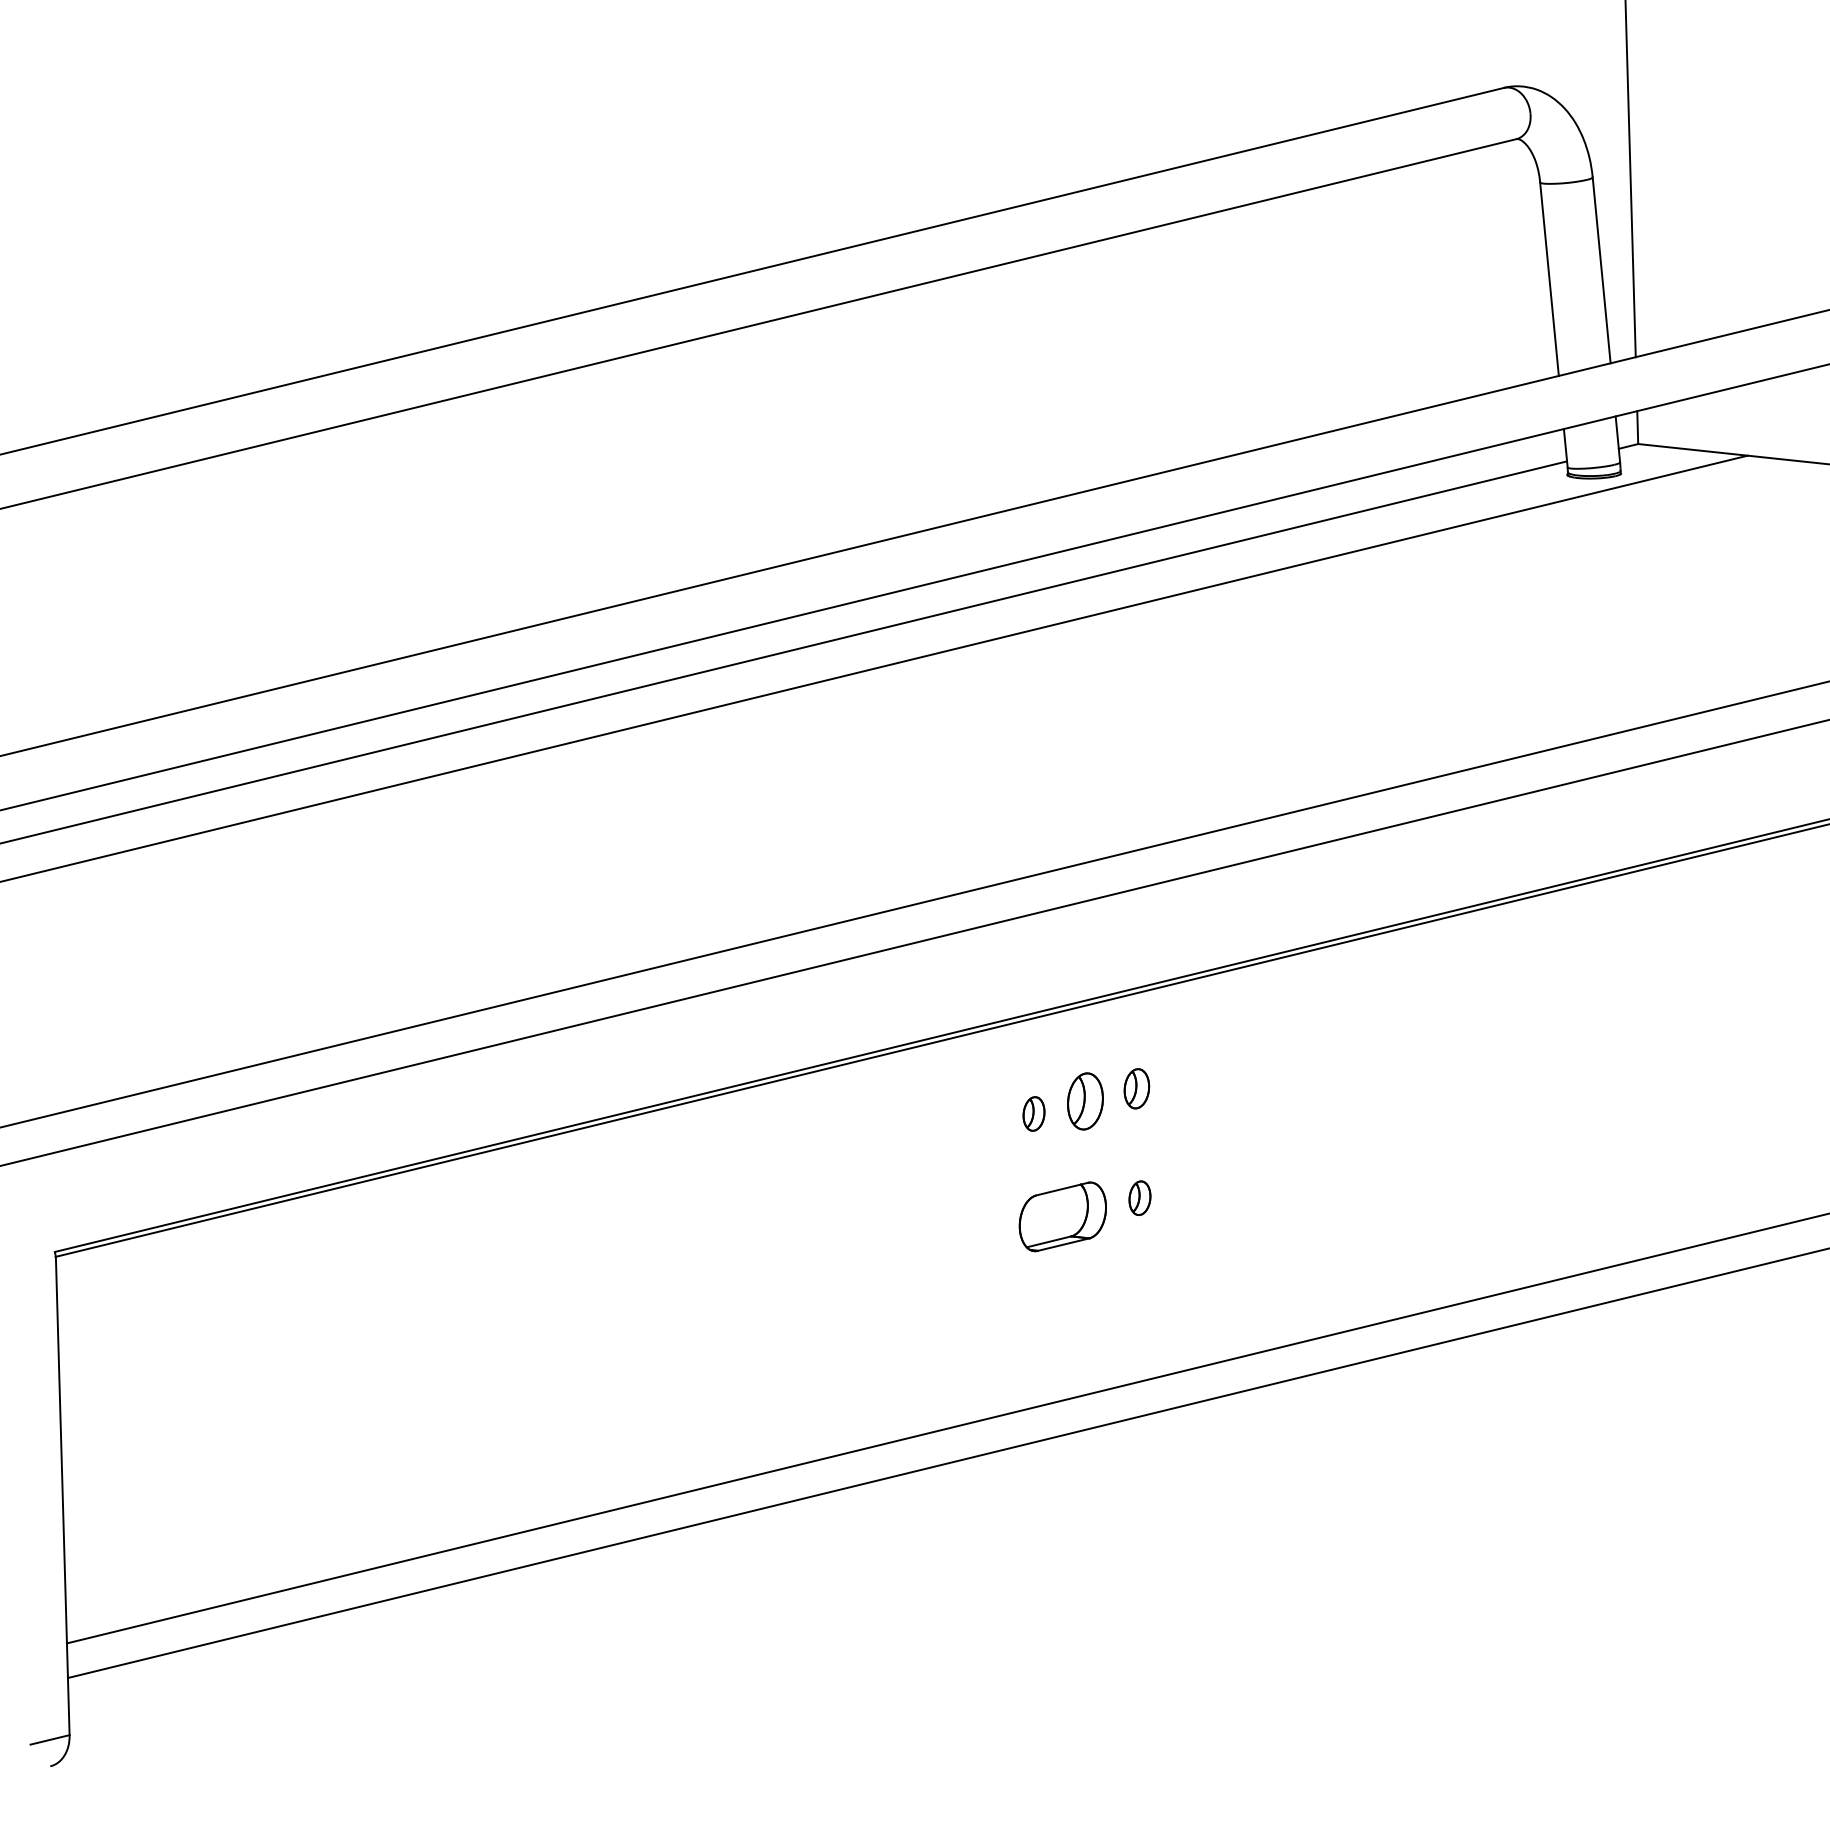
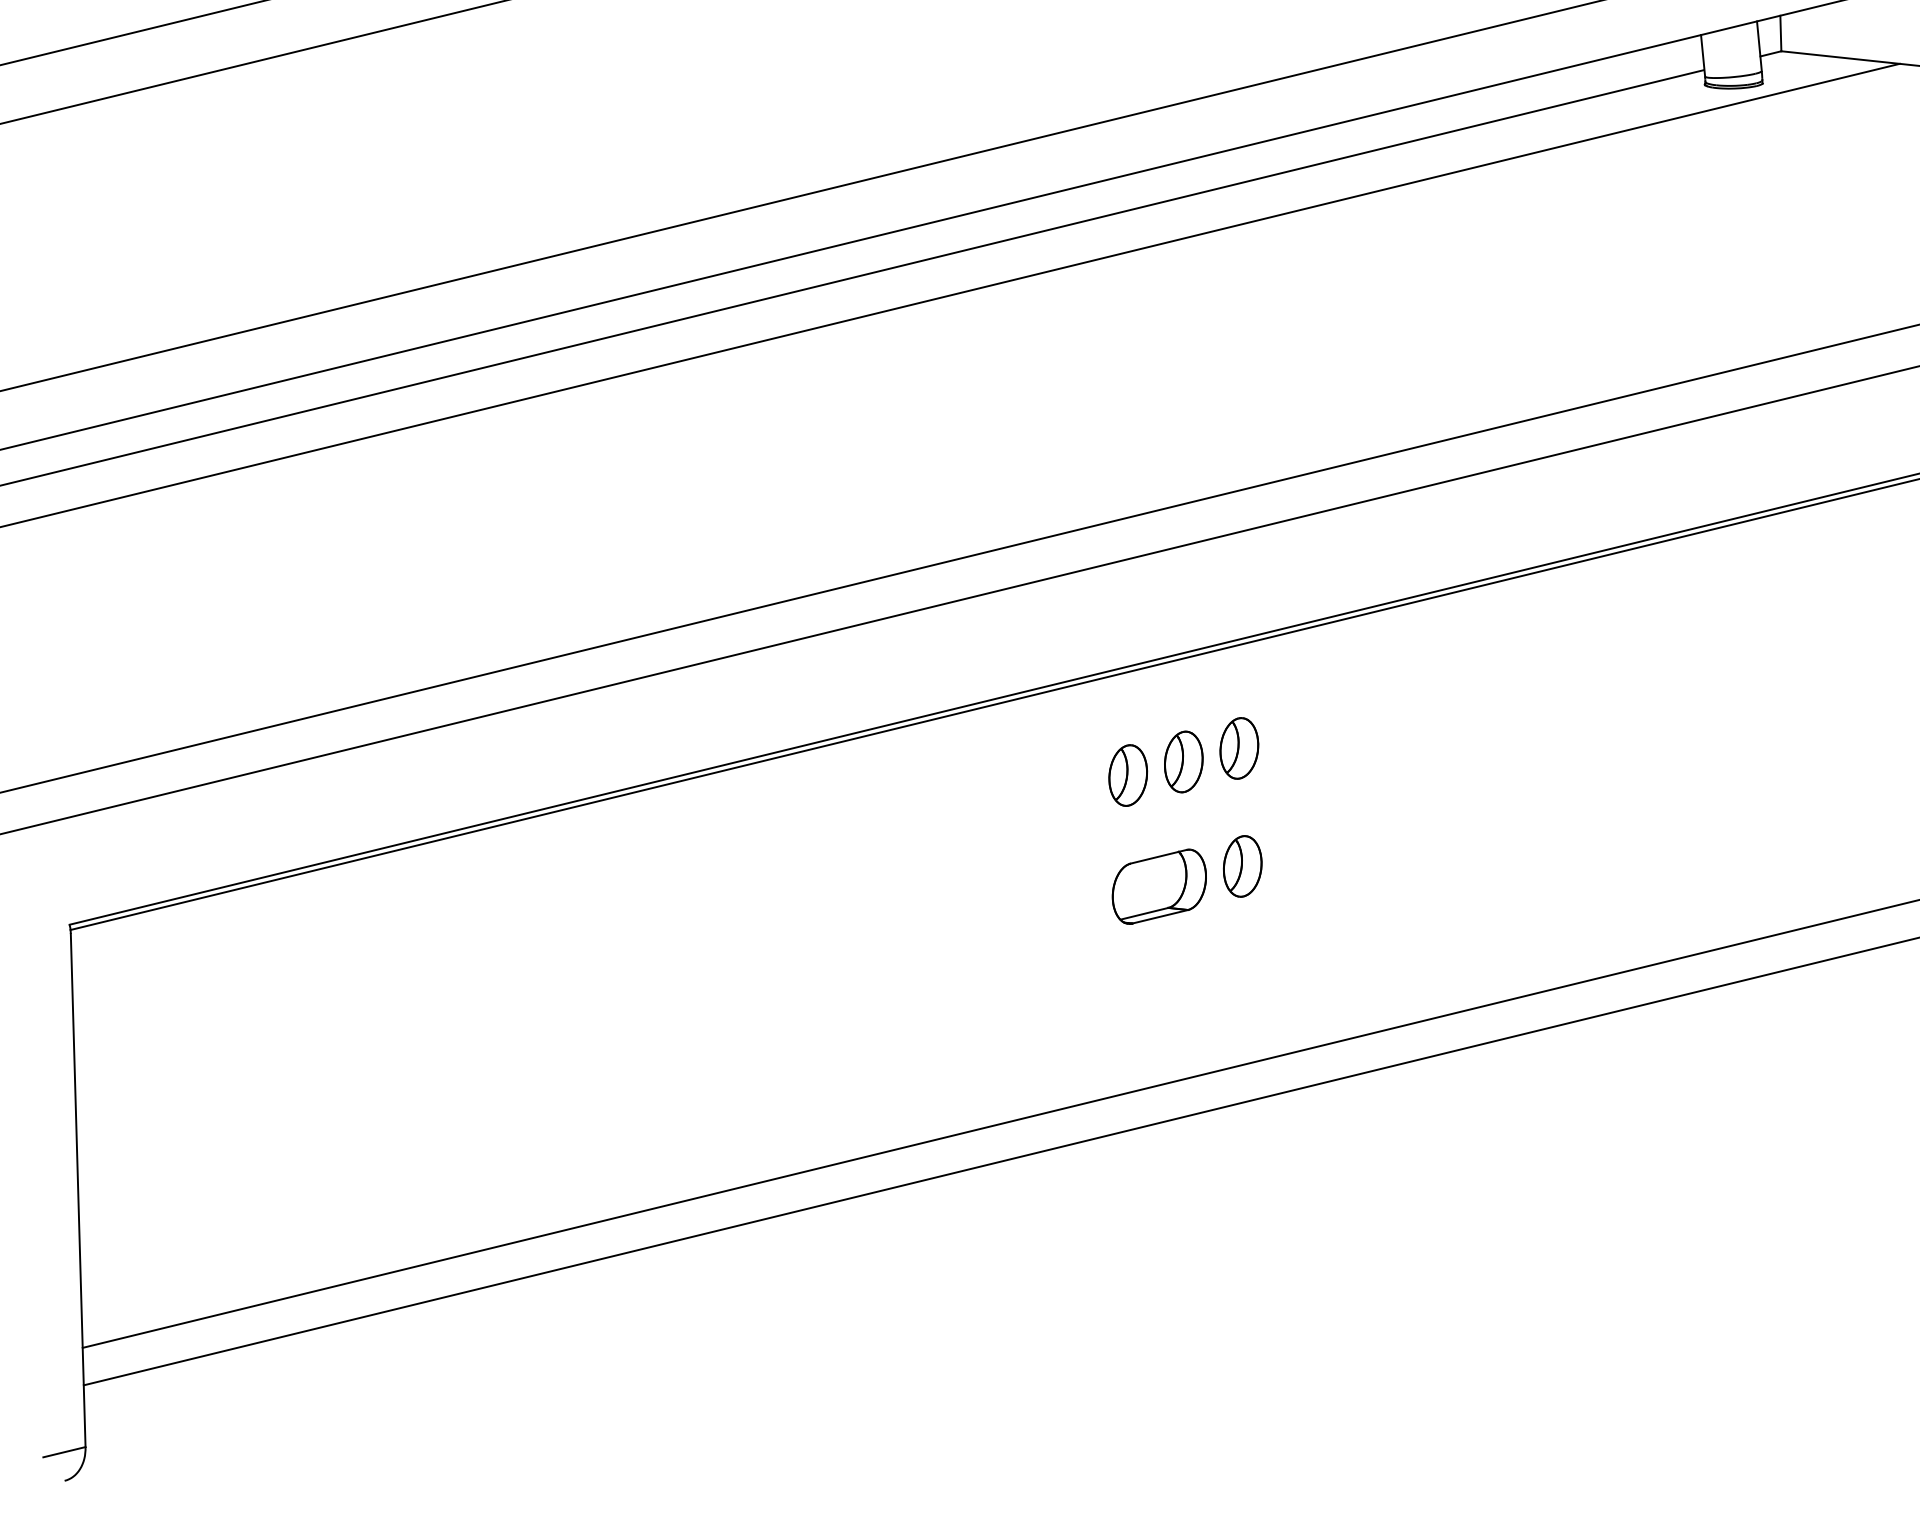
part: (1136, 1088) -> (1238, 747), size x1.43
part: (1033, 1113) -> (1127, 775), size x1.67
part: (1139, 1198) -> (1242, 866), size x1.67

